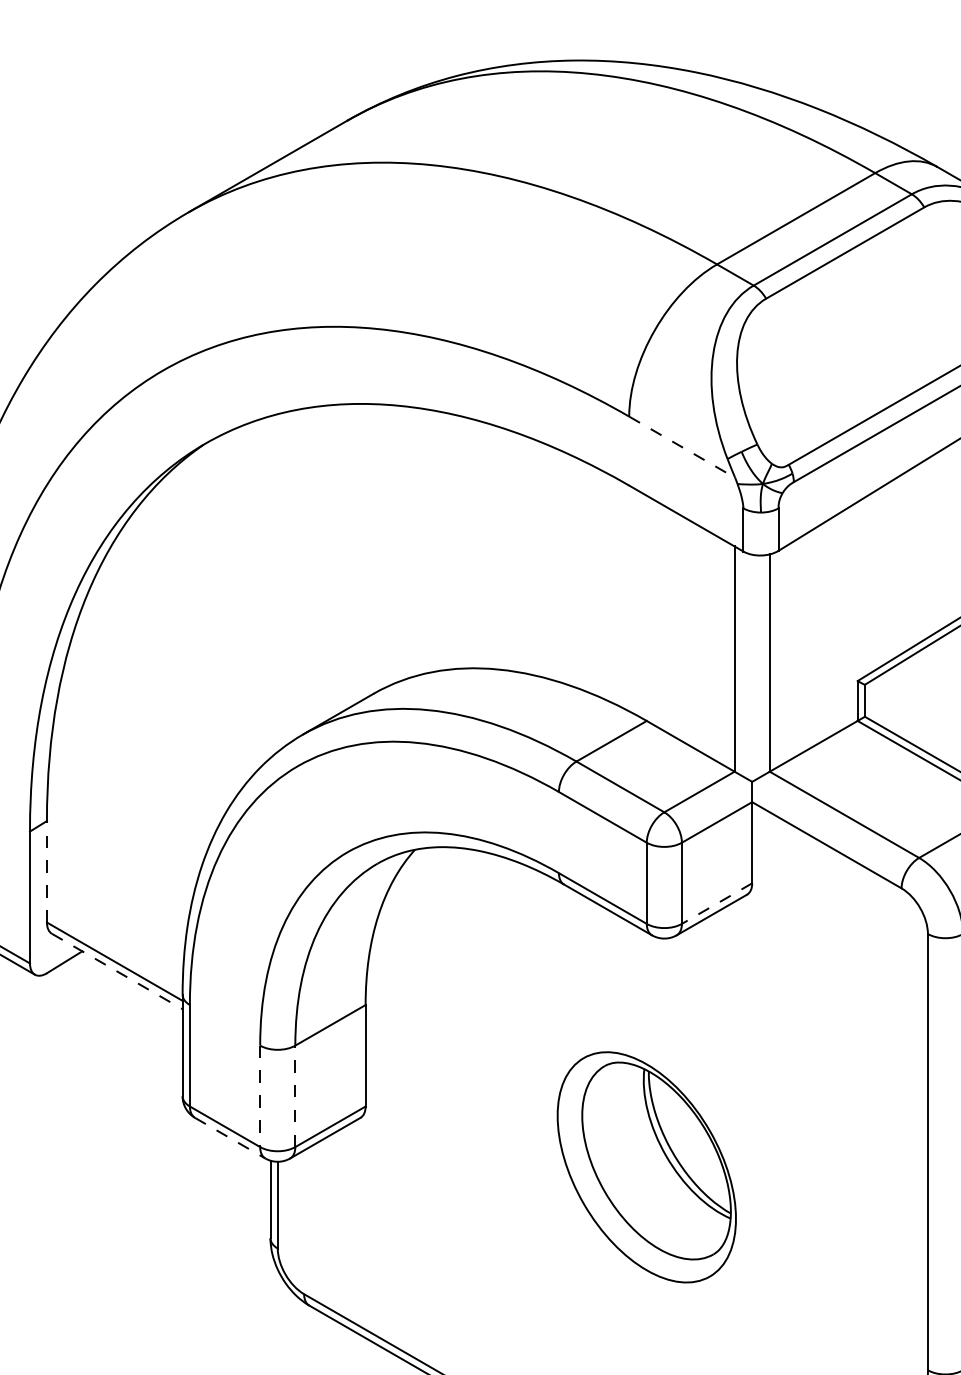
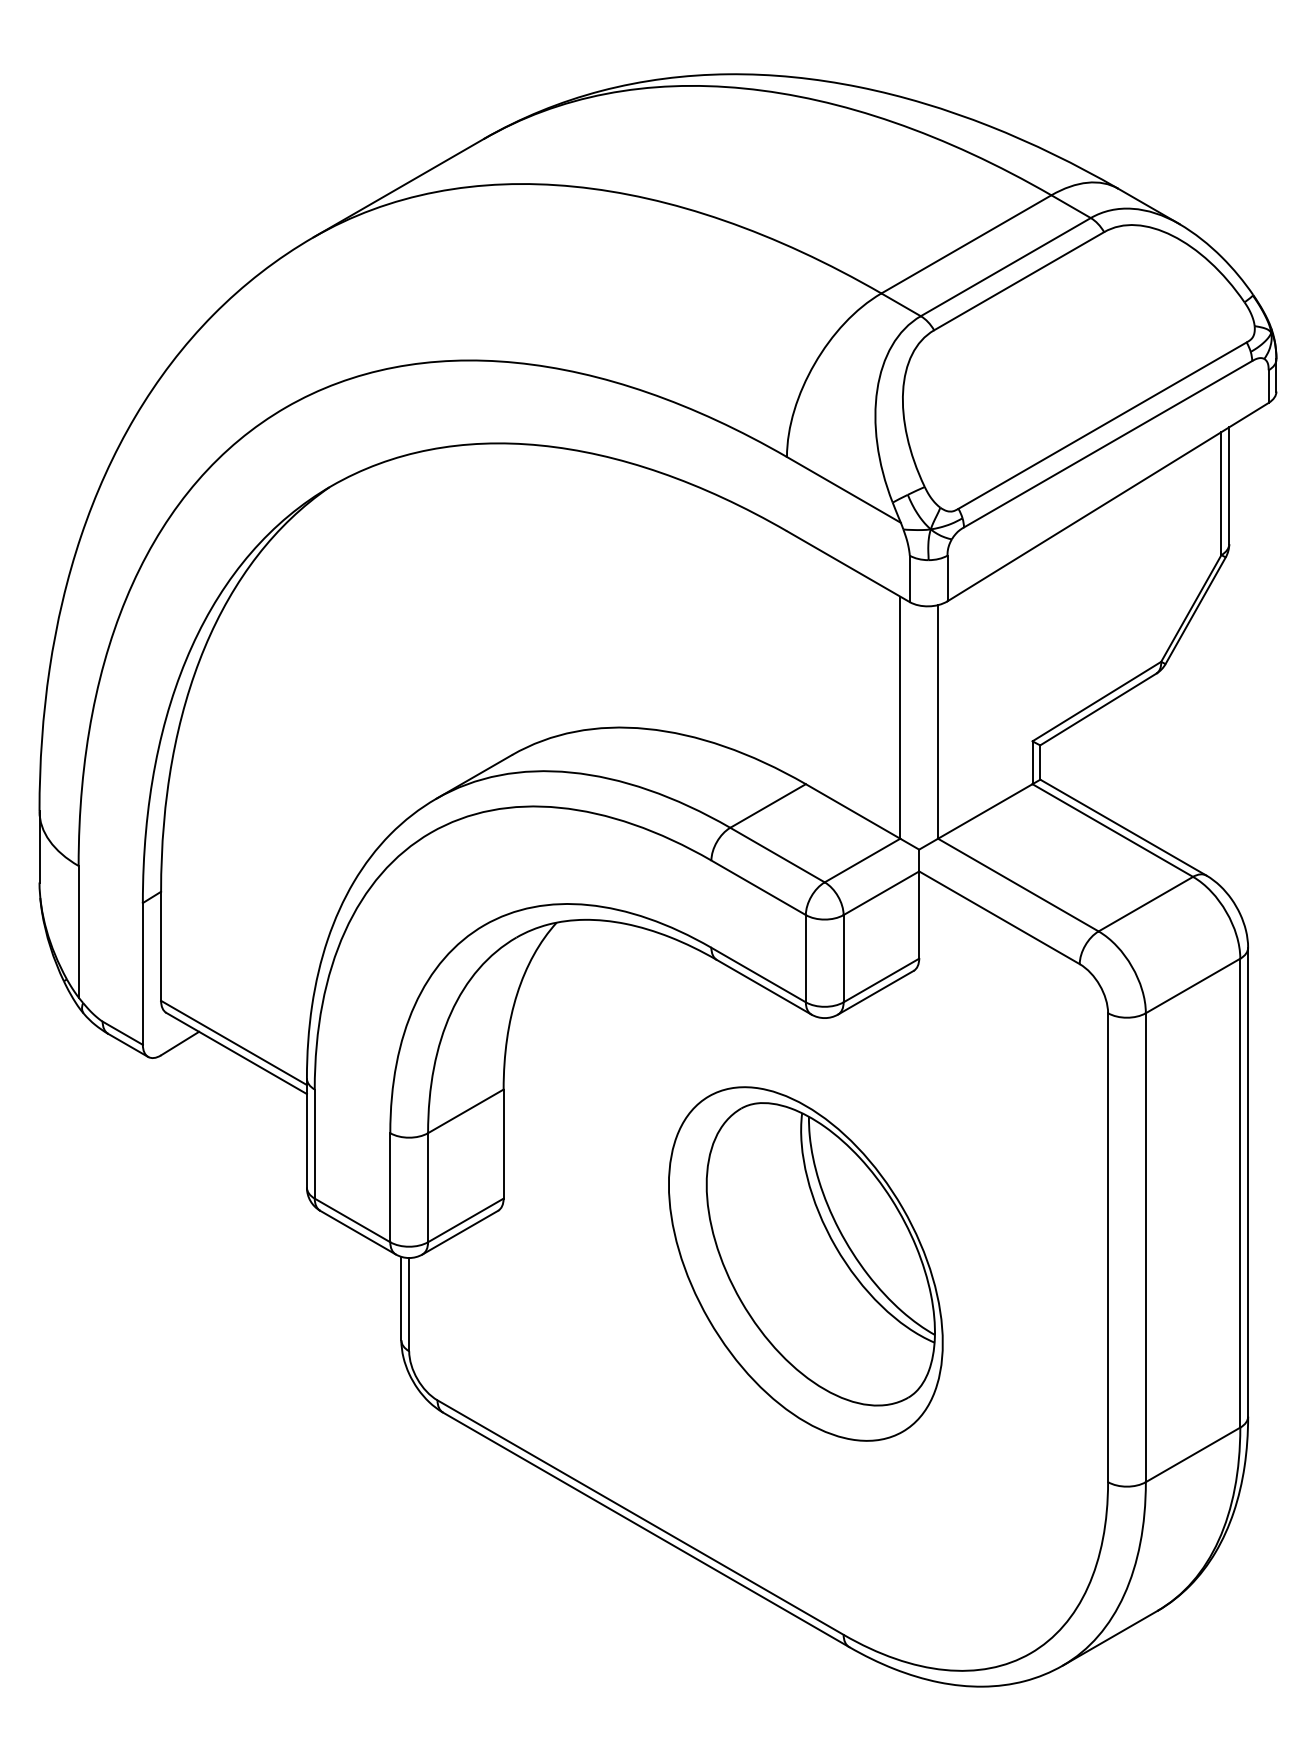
line: (681, 446) -> (843, 489), dashed -> solid
line: (47, 871) -> (161, 946), dashed -> solid
line: (717, 903) -> (881, 980), dashed -> solid
line: (118, 971) -> (237, 1053), dashed -> solid
line: (260, 1096) -> (390, 1187), dashed -> solid
line: (295, 1096) -> (428, 1187), dashed -> solid
line: (230, 1138) -> (358, 1232), dashed -> solid
part: (646, 1166) -> (805, 1263), size x1.43

